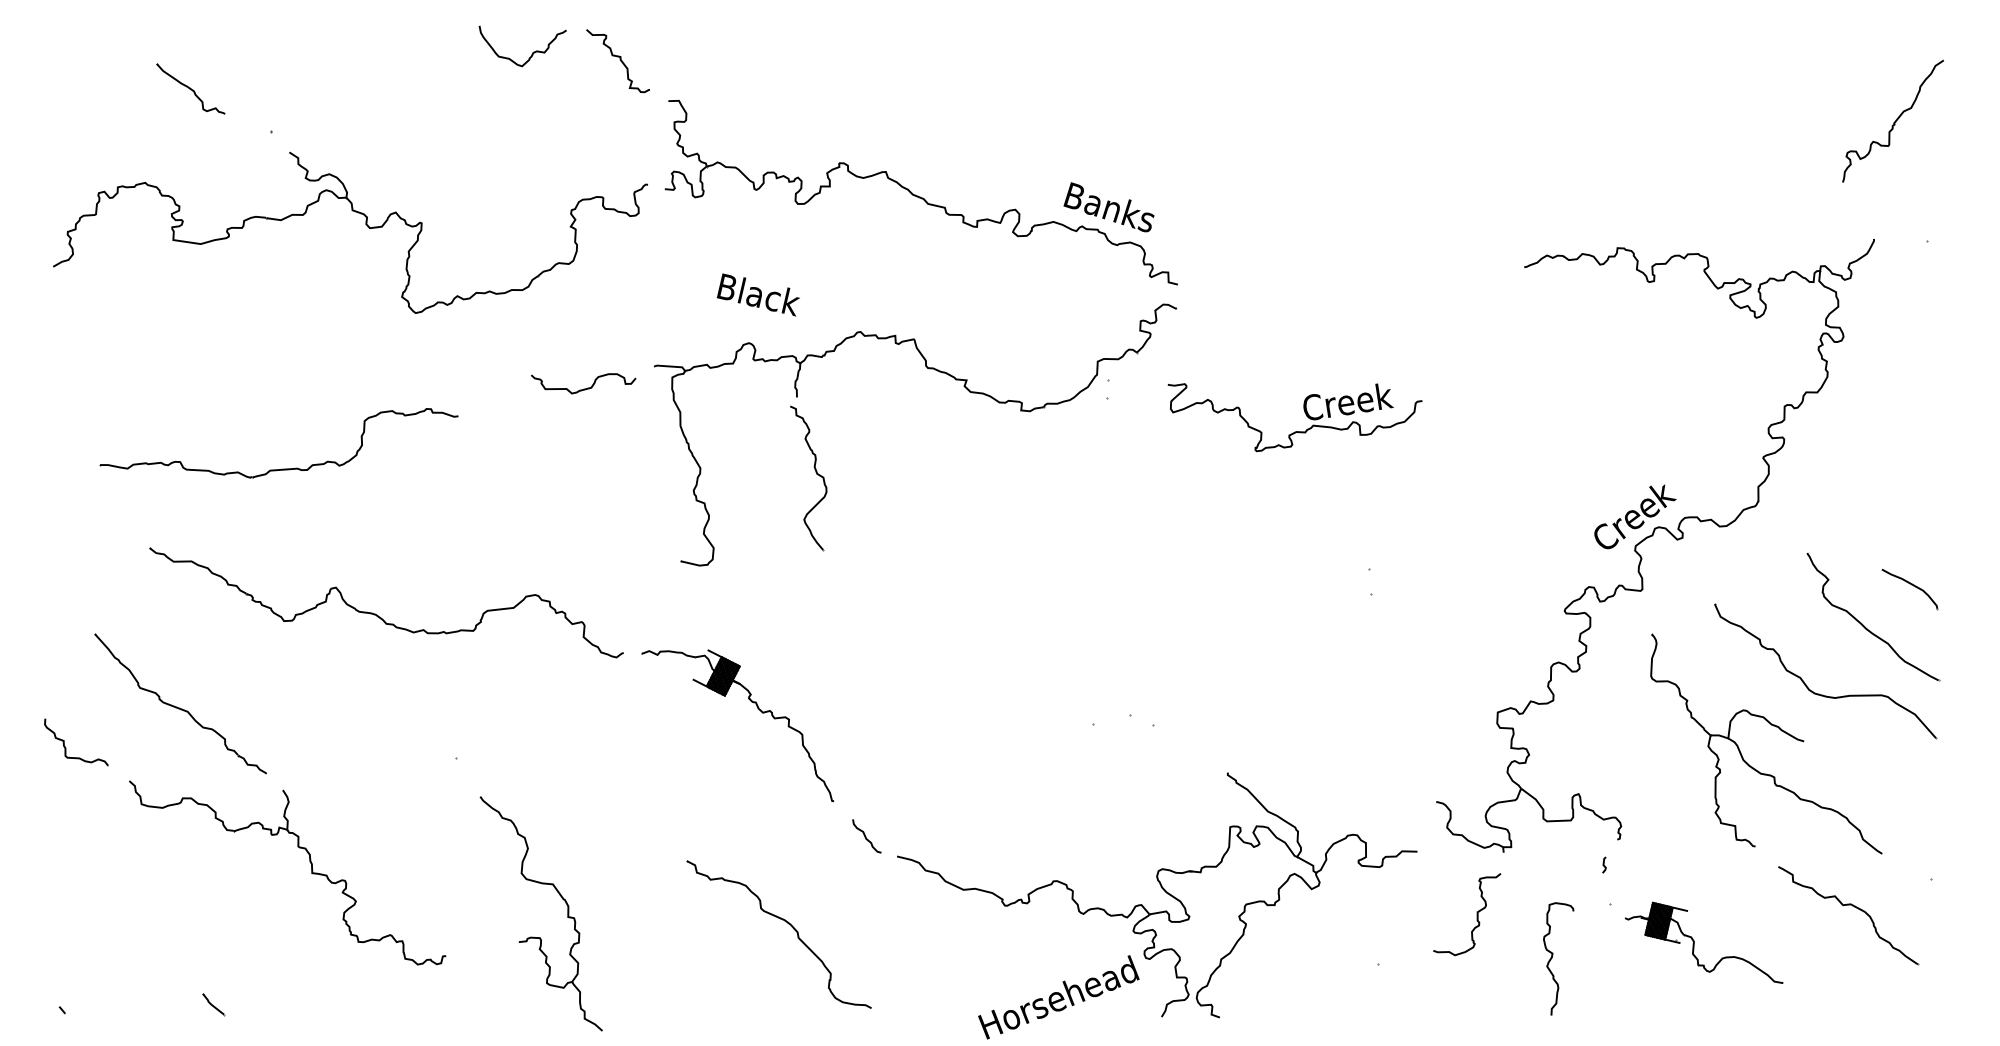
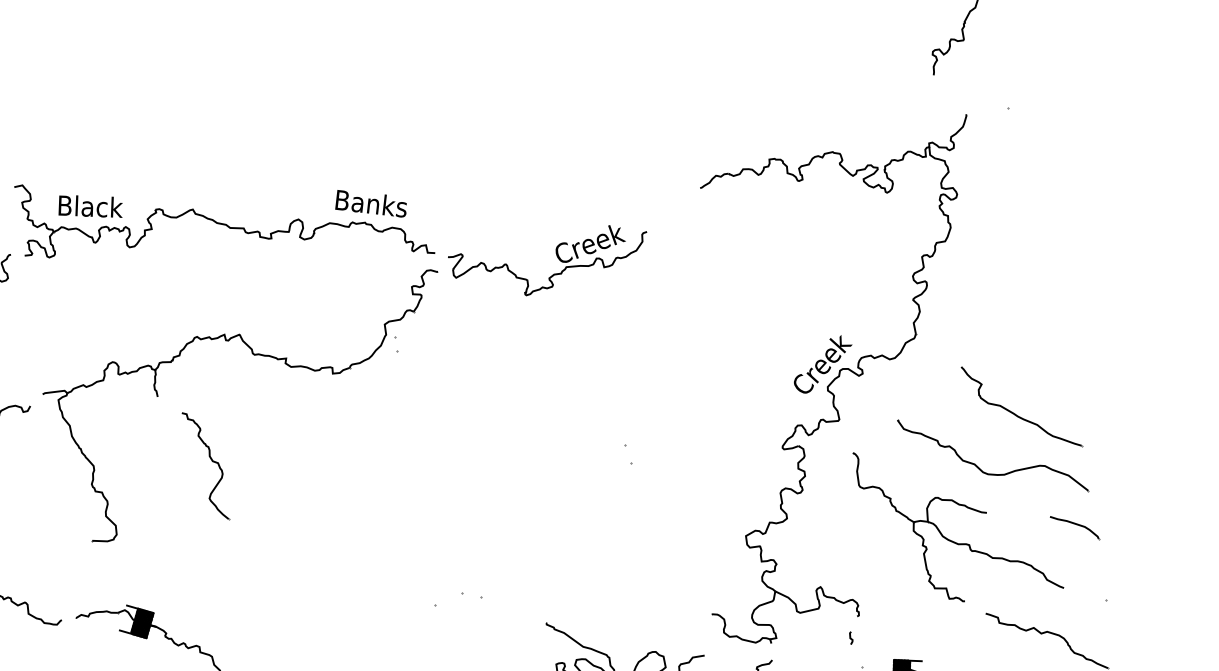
text: (758, 294) -> (90, 206), moved
part: (1304, 412) -> (557, 258), moved
part: (816, 474) -> (212, 461), moved
part: (1909, 589) -> (1074, 528), moved

